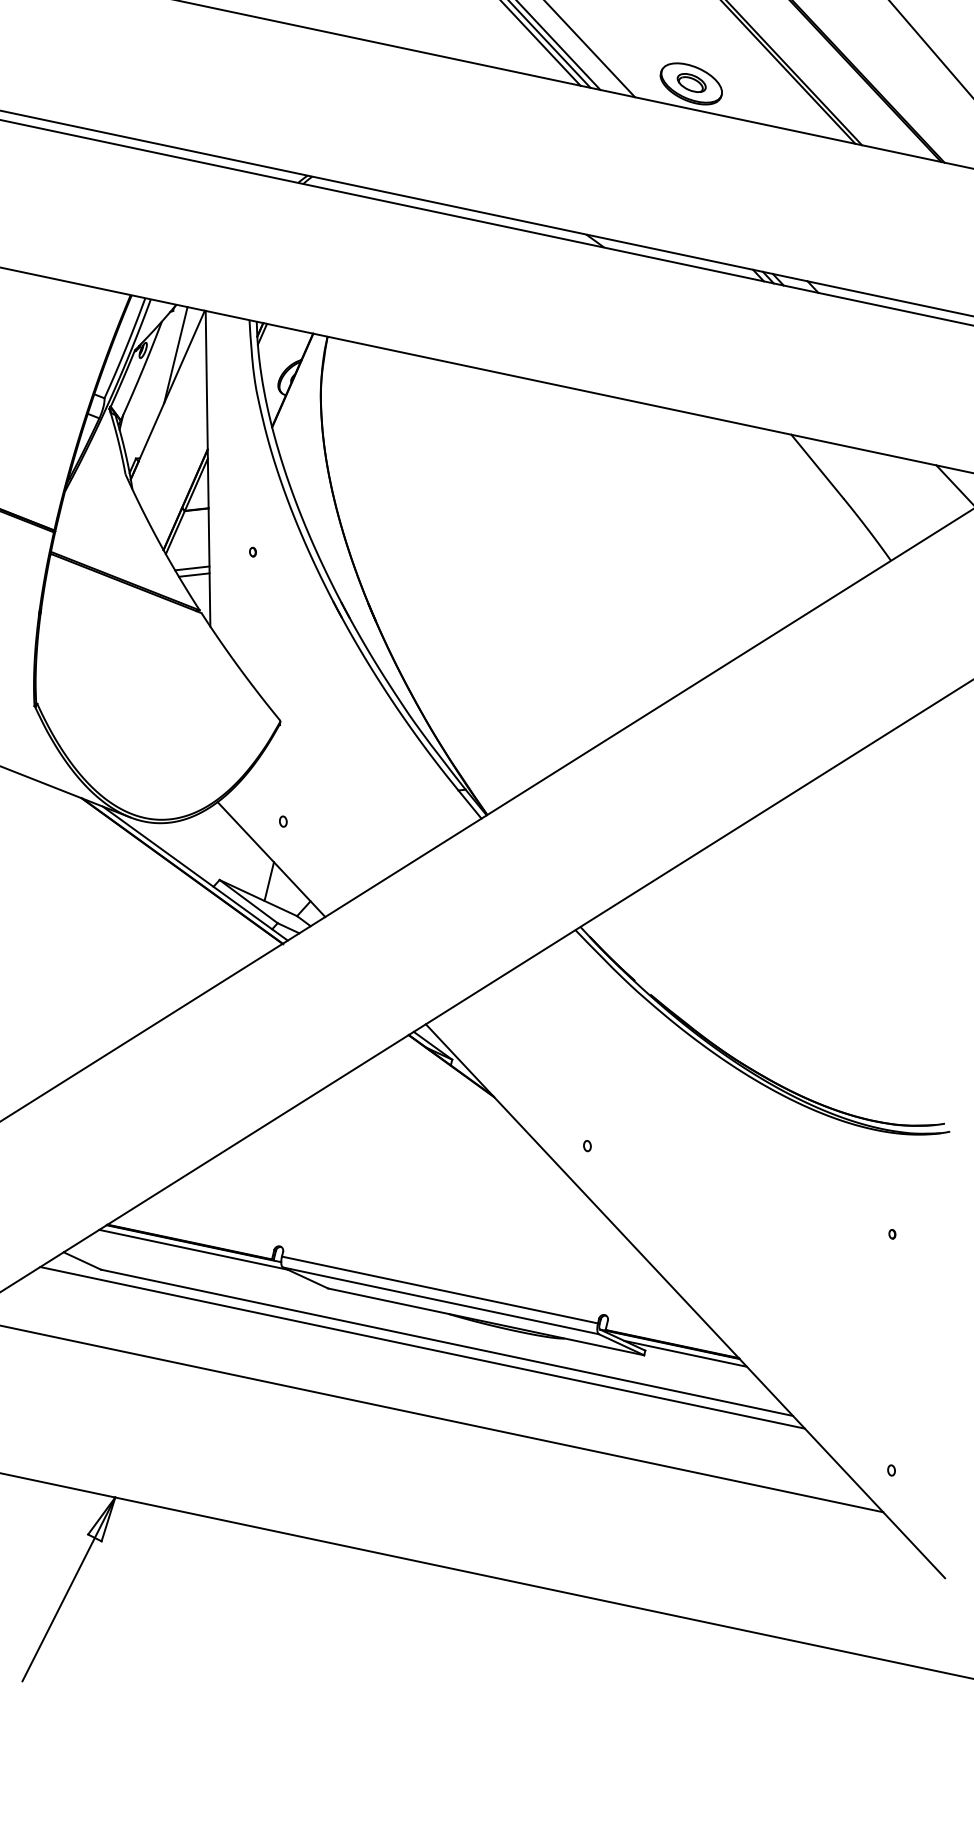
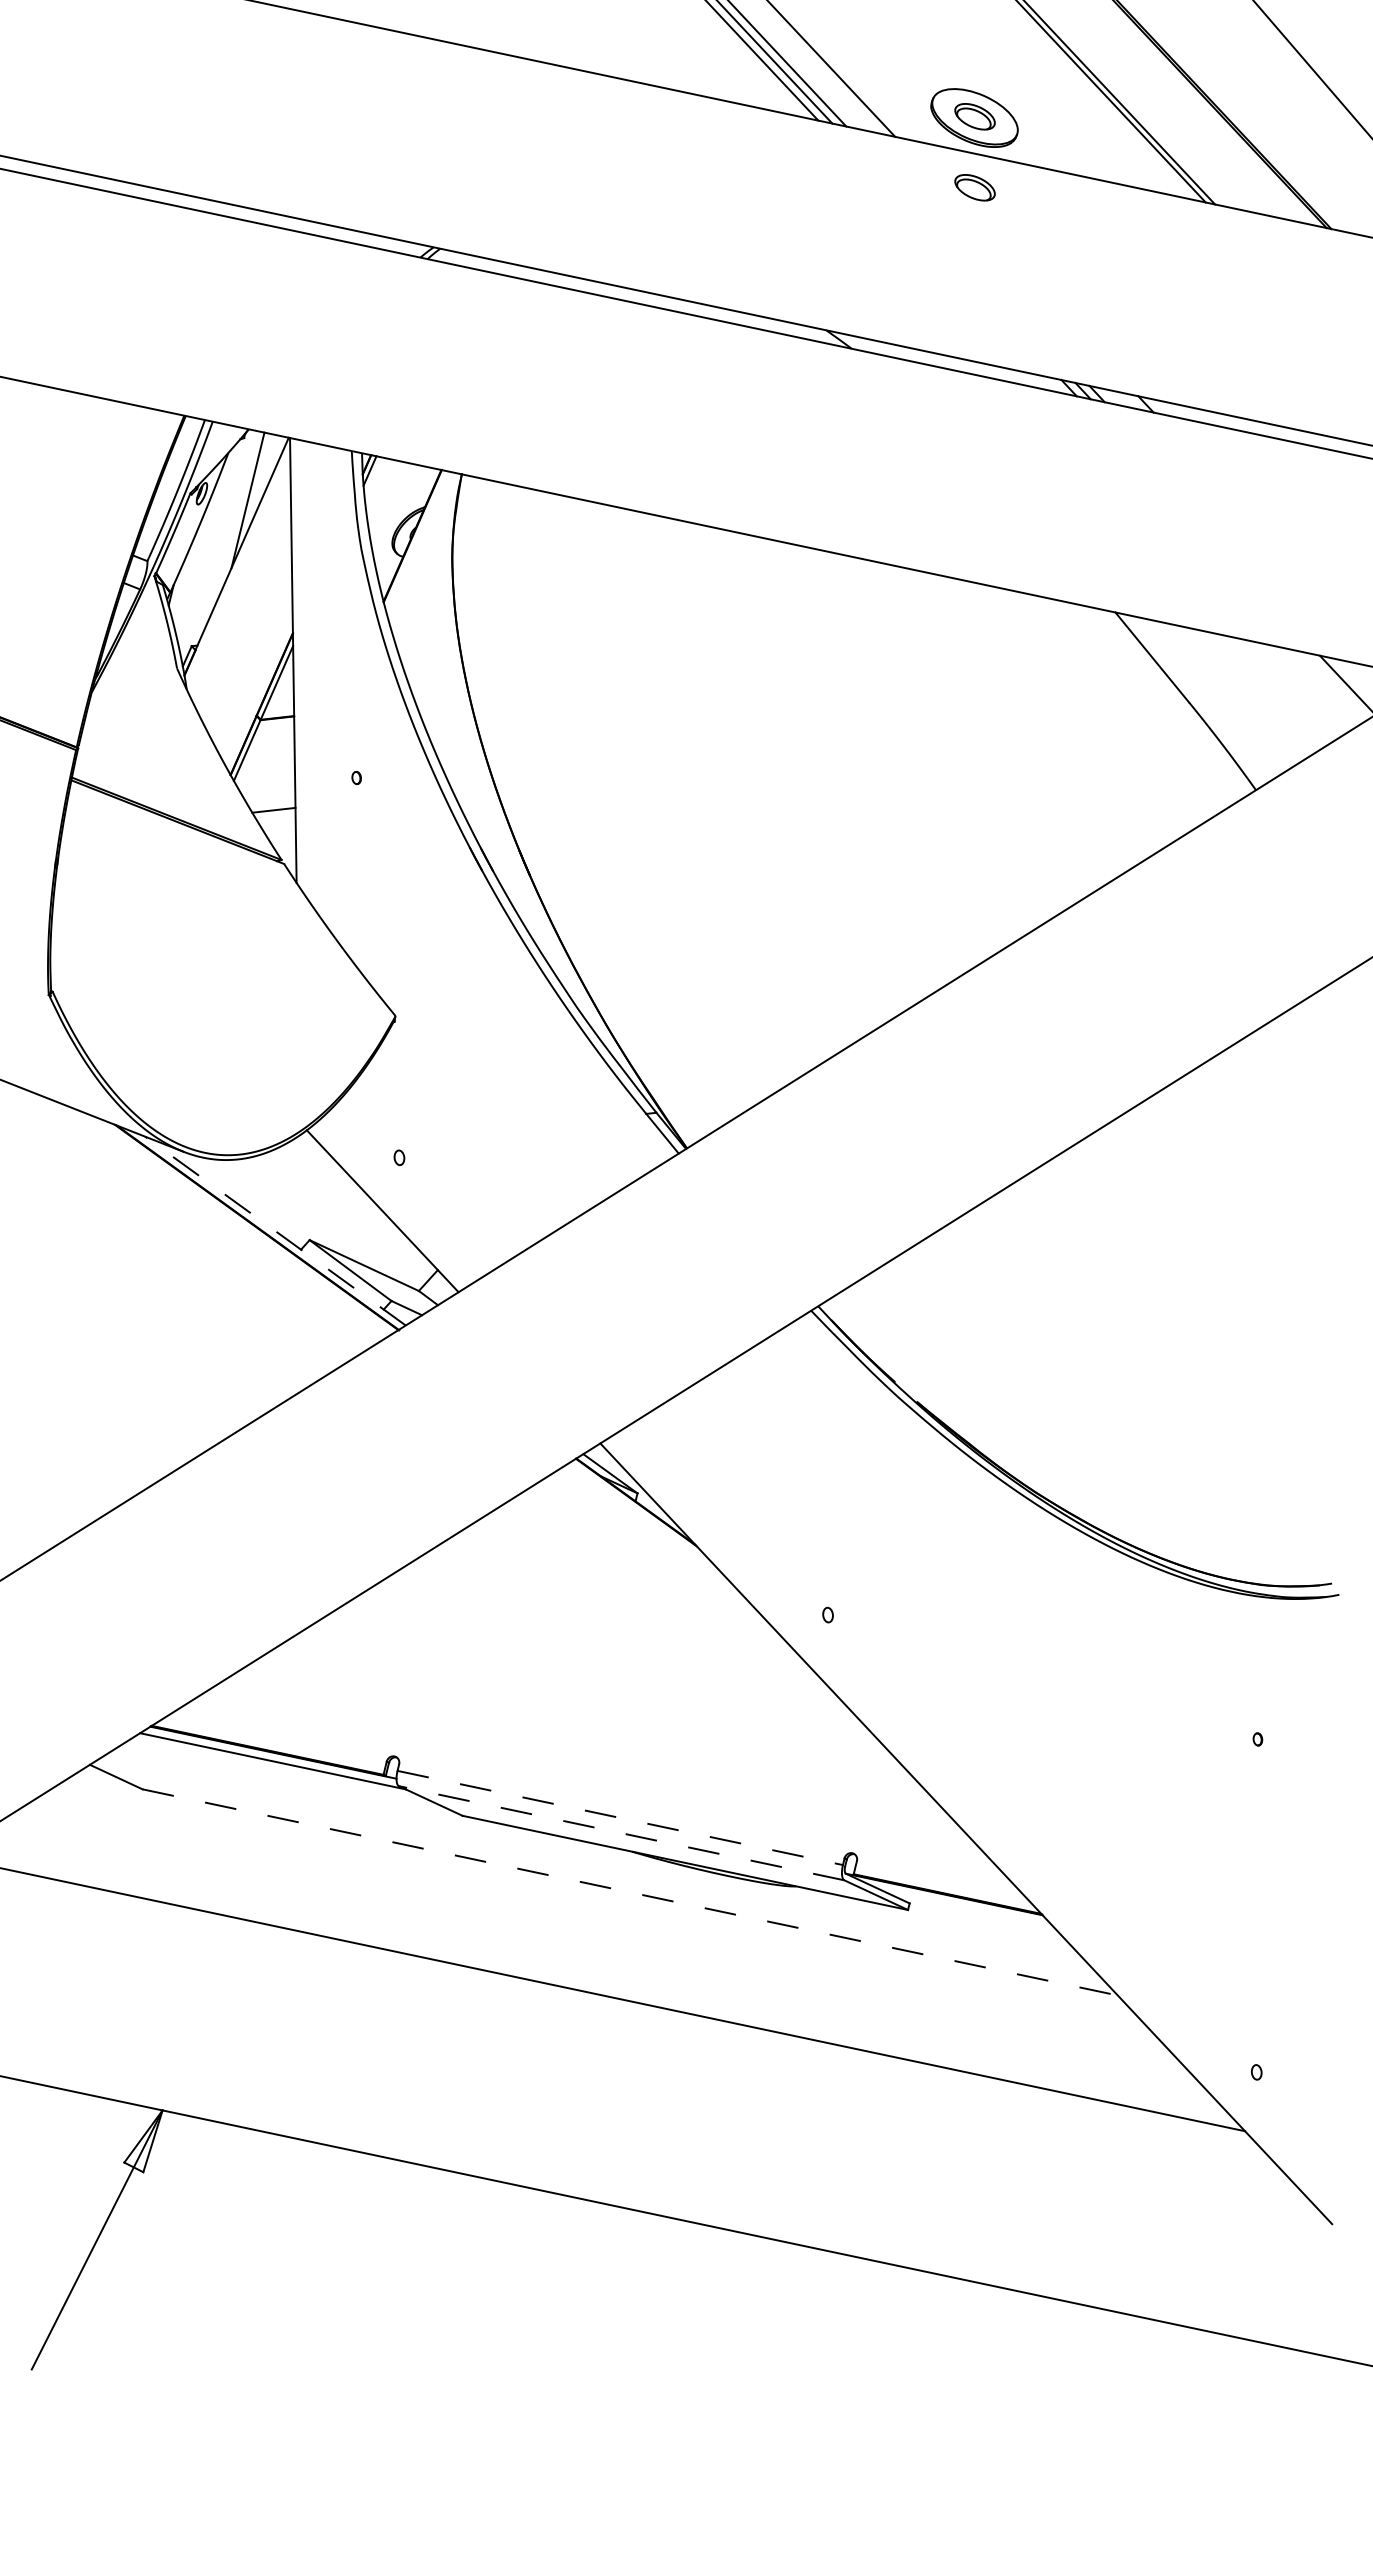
part: (691, 133) -> (974, 187), added
line: (191, 568) -> (270, 800), removed
line: (195, 873) -> (275, 1231), solid -> dashed
line: (269, 881) -> (379, 1242), removed
line: (440, 1289) -> (620, 1817), solid -> dashed
line: (440, 1301) -> (621, 1833), solid -> dashed
line: (447, 1342) -> (630, 1892), solid -> dashed
line: (422, 1347) -> (595, 1899), removed
line: (685, 1353) -> (966, 1907), removed

